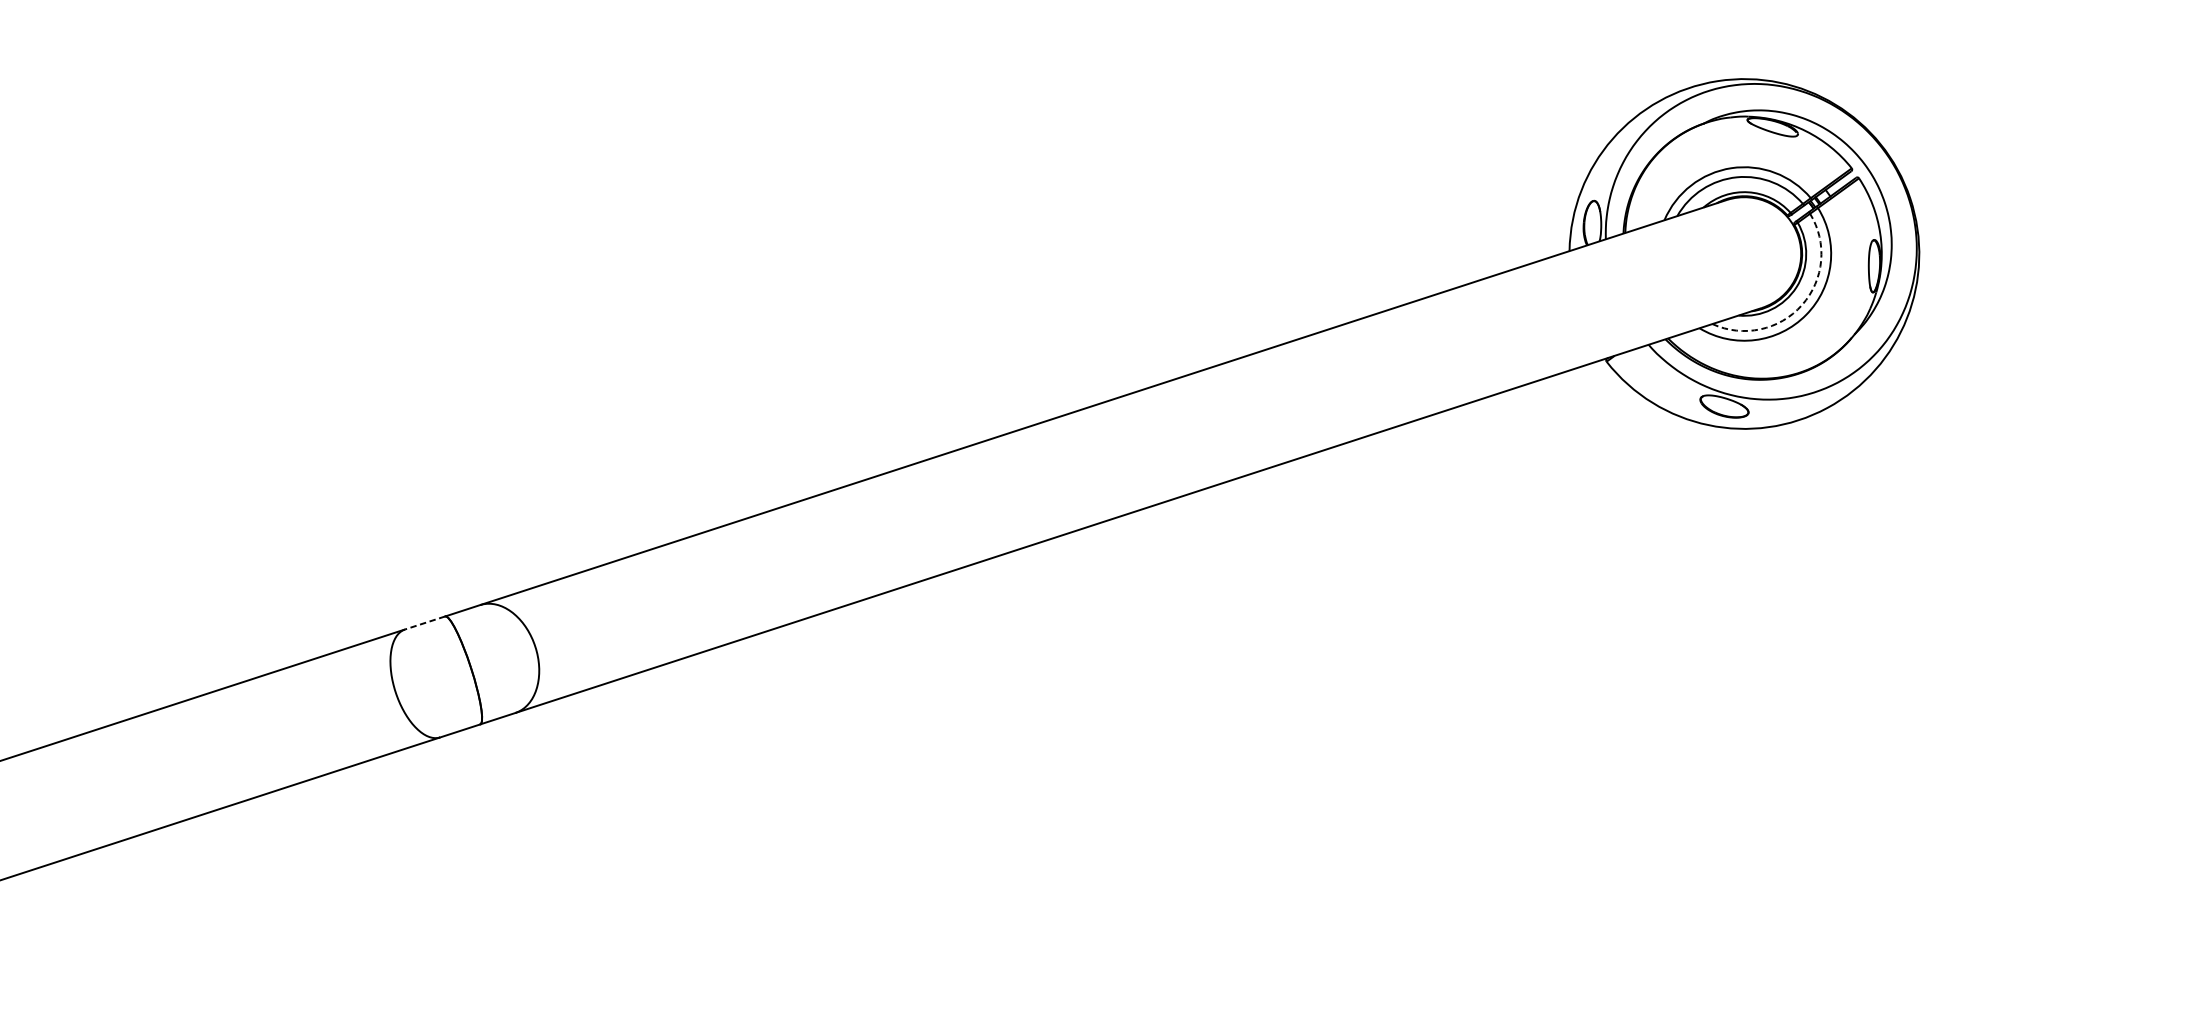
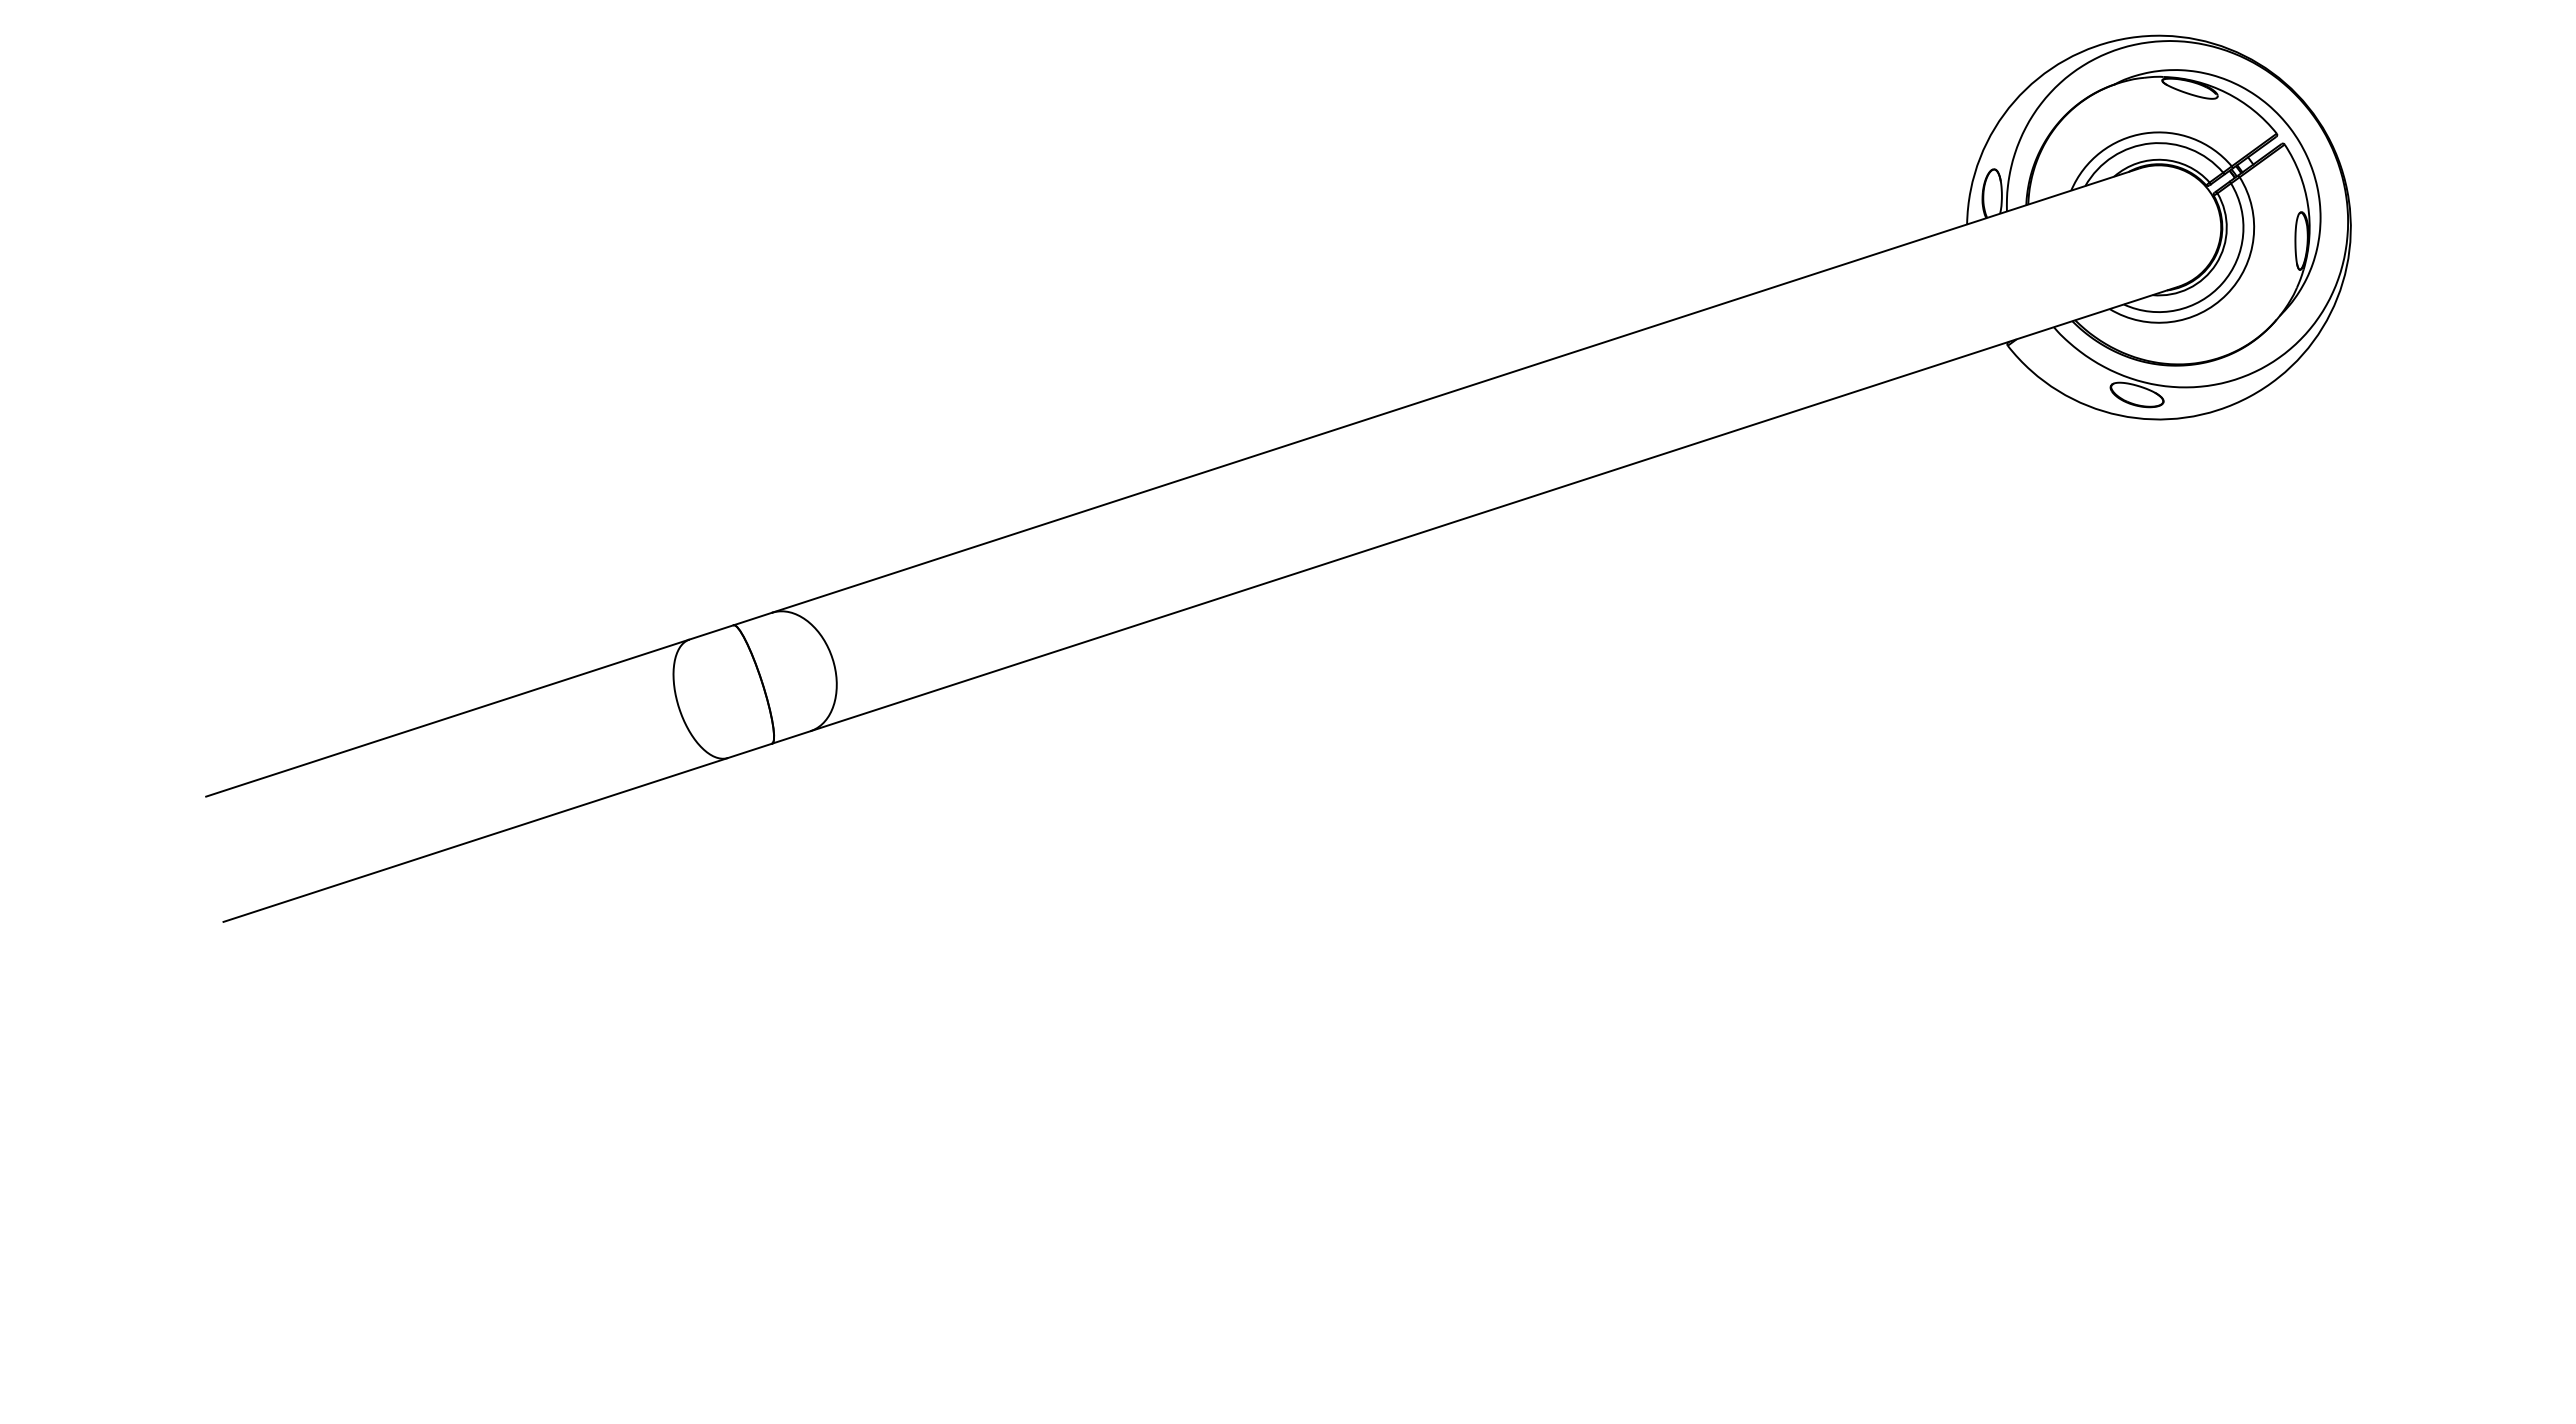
arc: (1802, 304) -> (2222, 283), dashed -> solid
line: (425, 623) -> (711, 632), dashed -> solid

